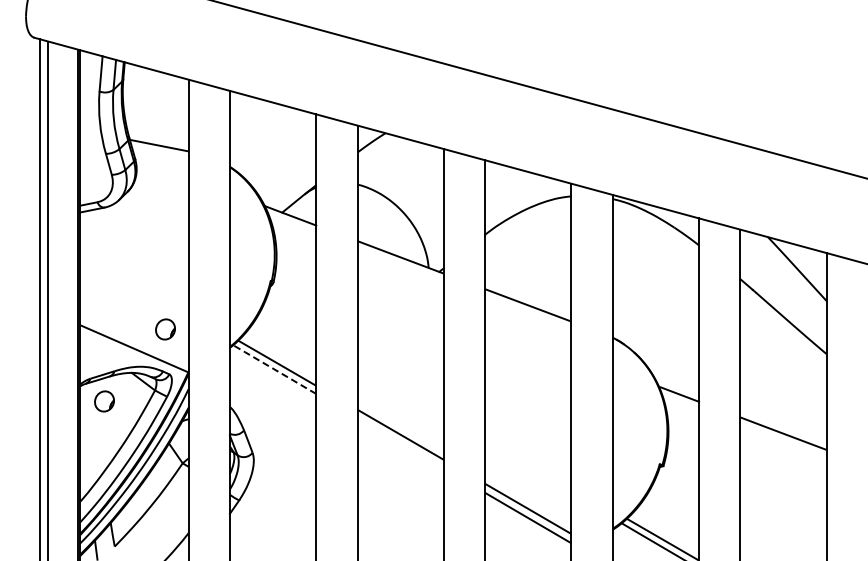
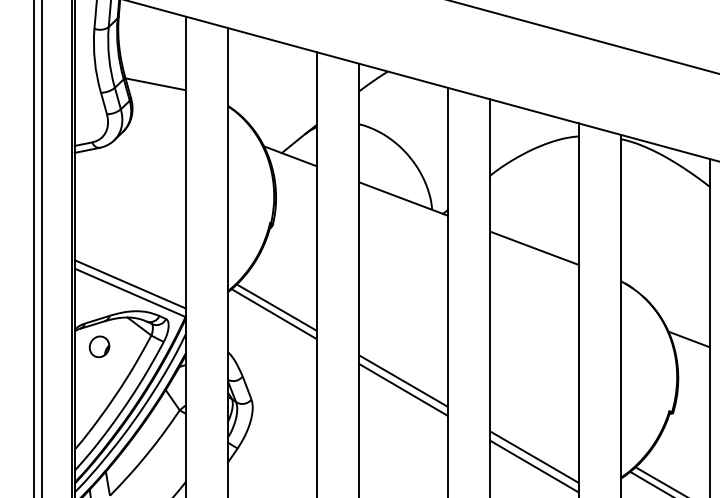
part: (165, 329) -> (162, 272), removed
line: (134, 340) -> (130, 284), added
line: (274, 369) -> (273, 314), dashed -> solid
line: (400, 443) -> (403, 389), added

